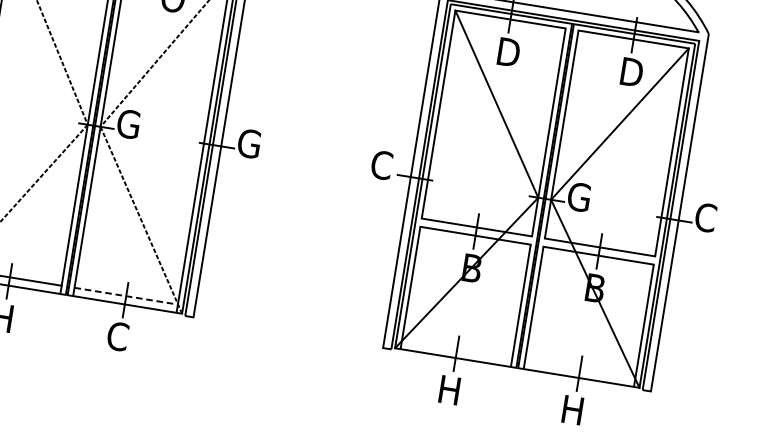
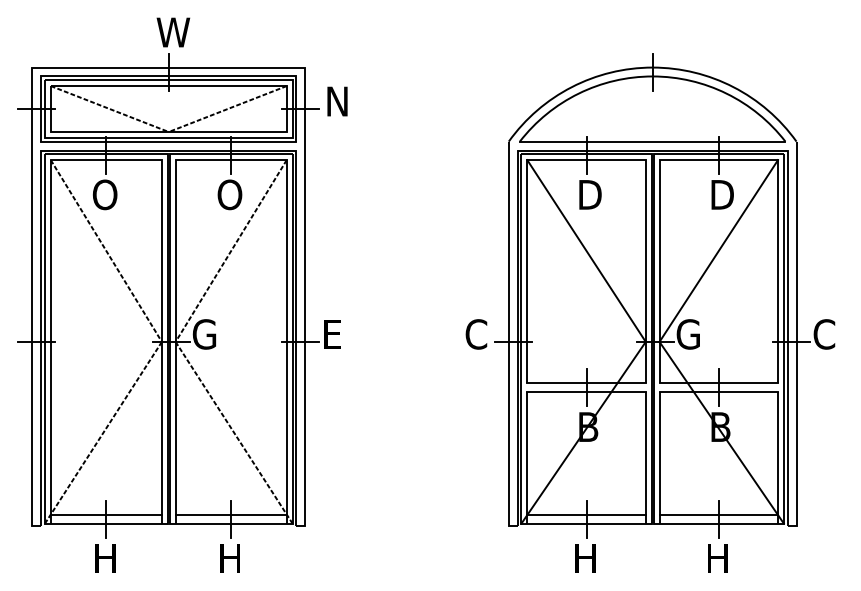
text: (248, 143) -> (333, 334), G -> E
line: (126, 295) -> (231, 514), dashed -> solid
text: (117, 336) -> (228, 558), C -> H
line: (457, 349) -> (586, 514), added
line: (579, 369) -> (718, 514), added

